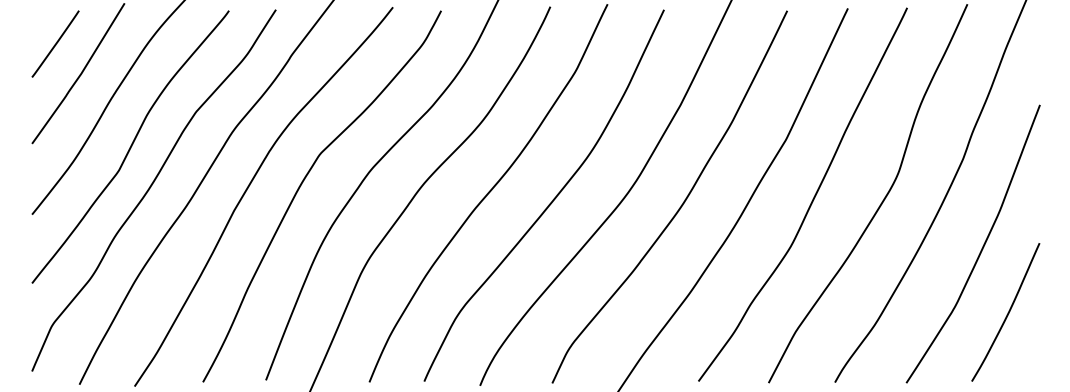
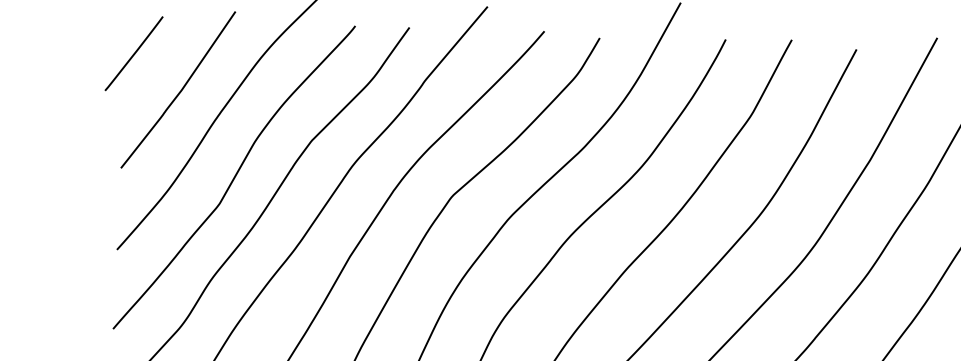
line: (55, 43) -> (134, 53), moved

